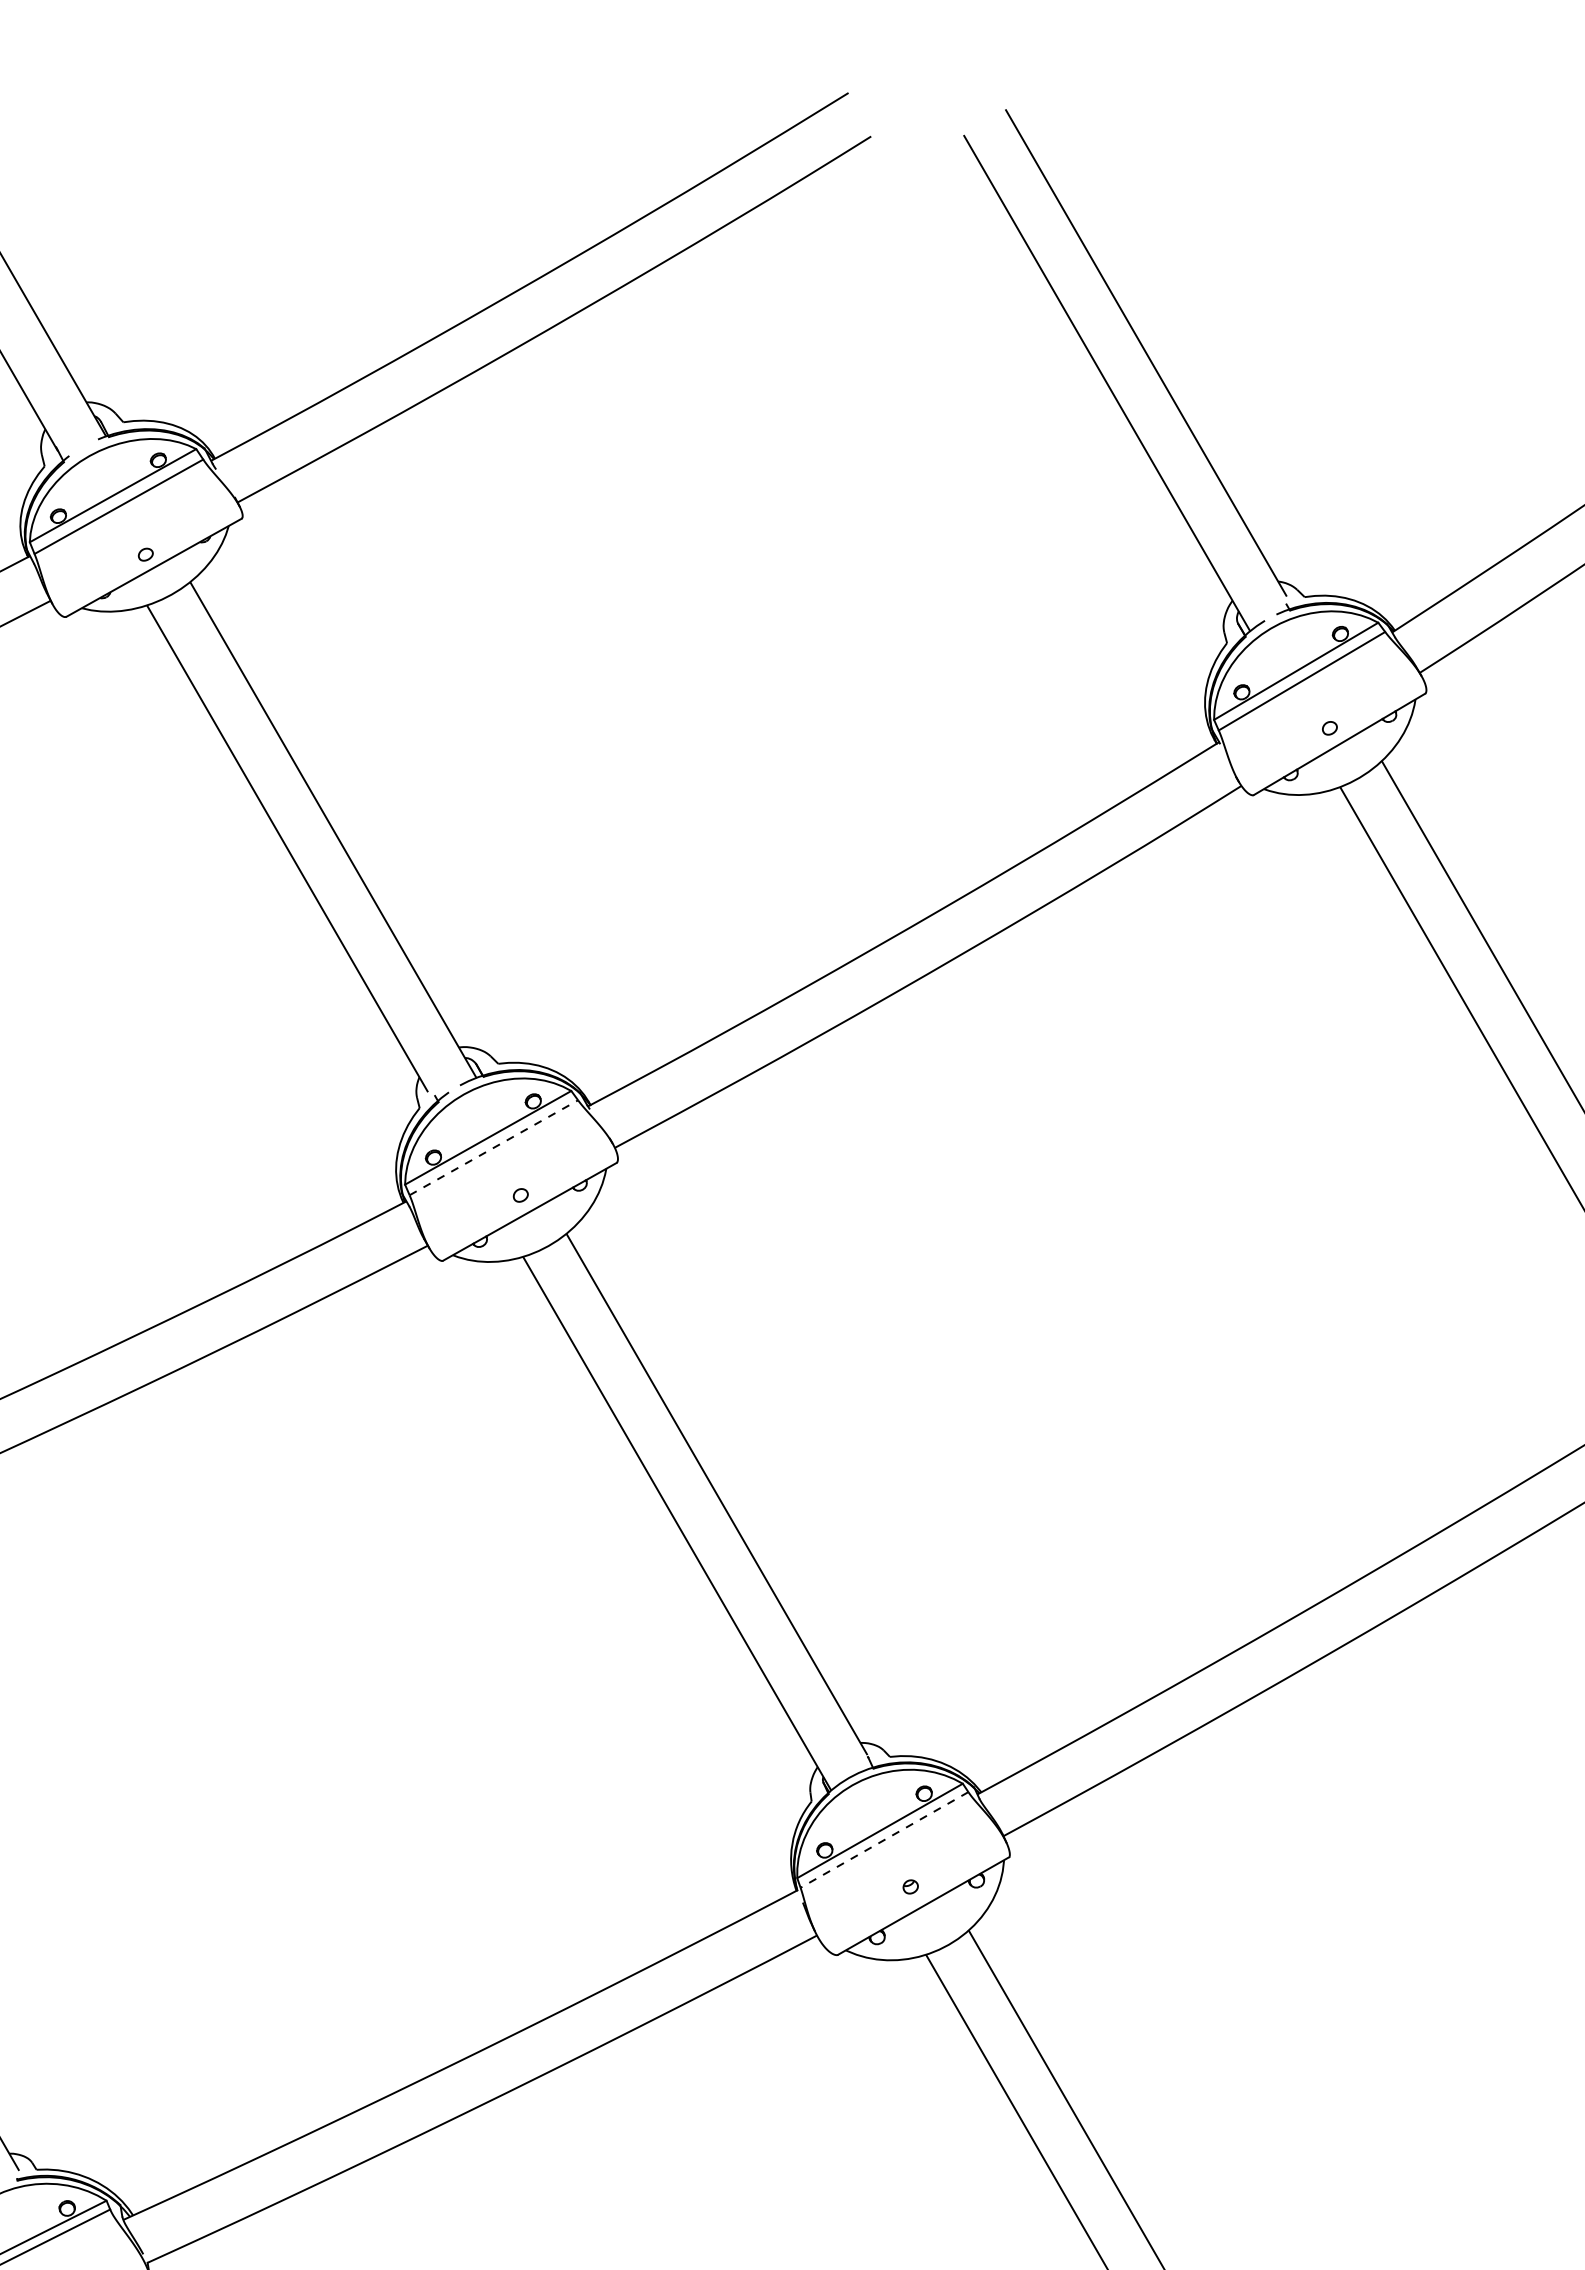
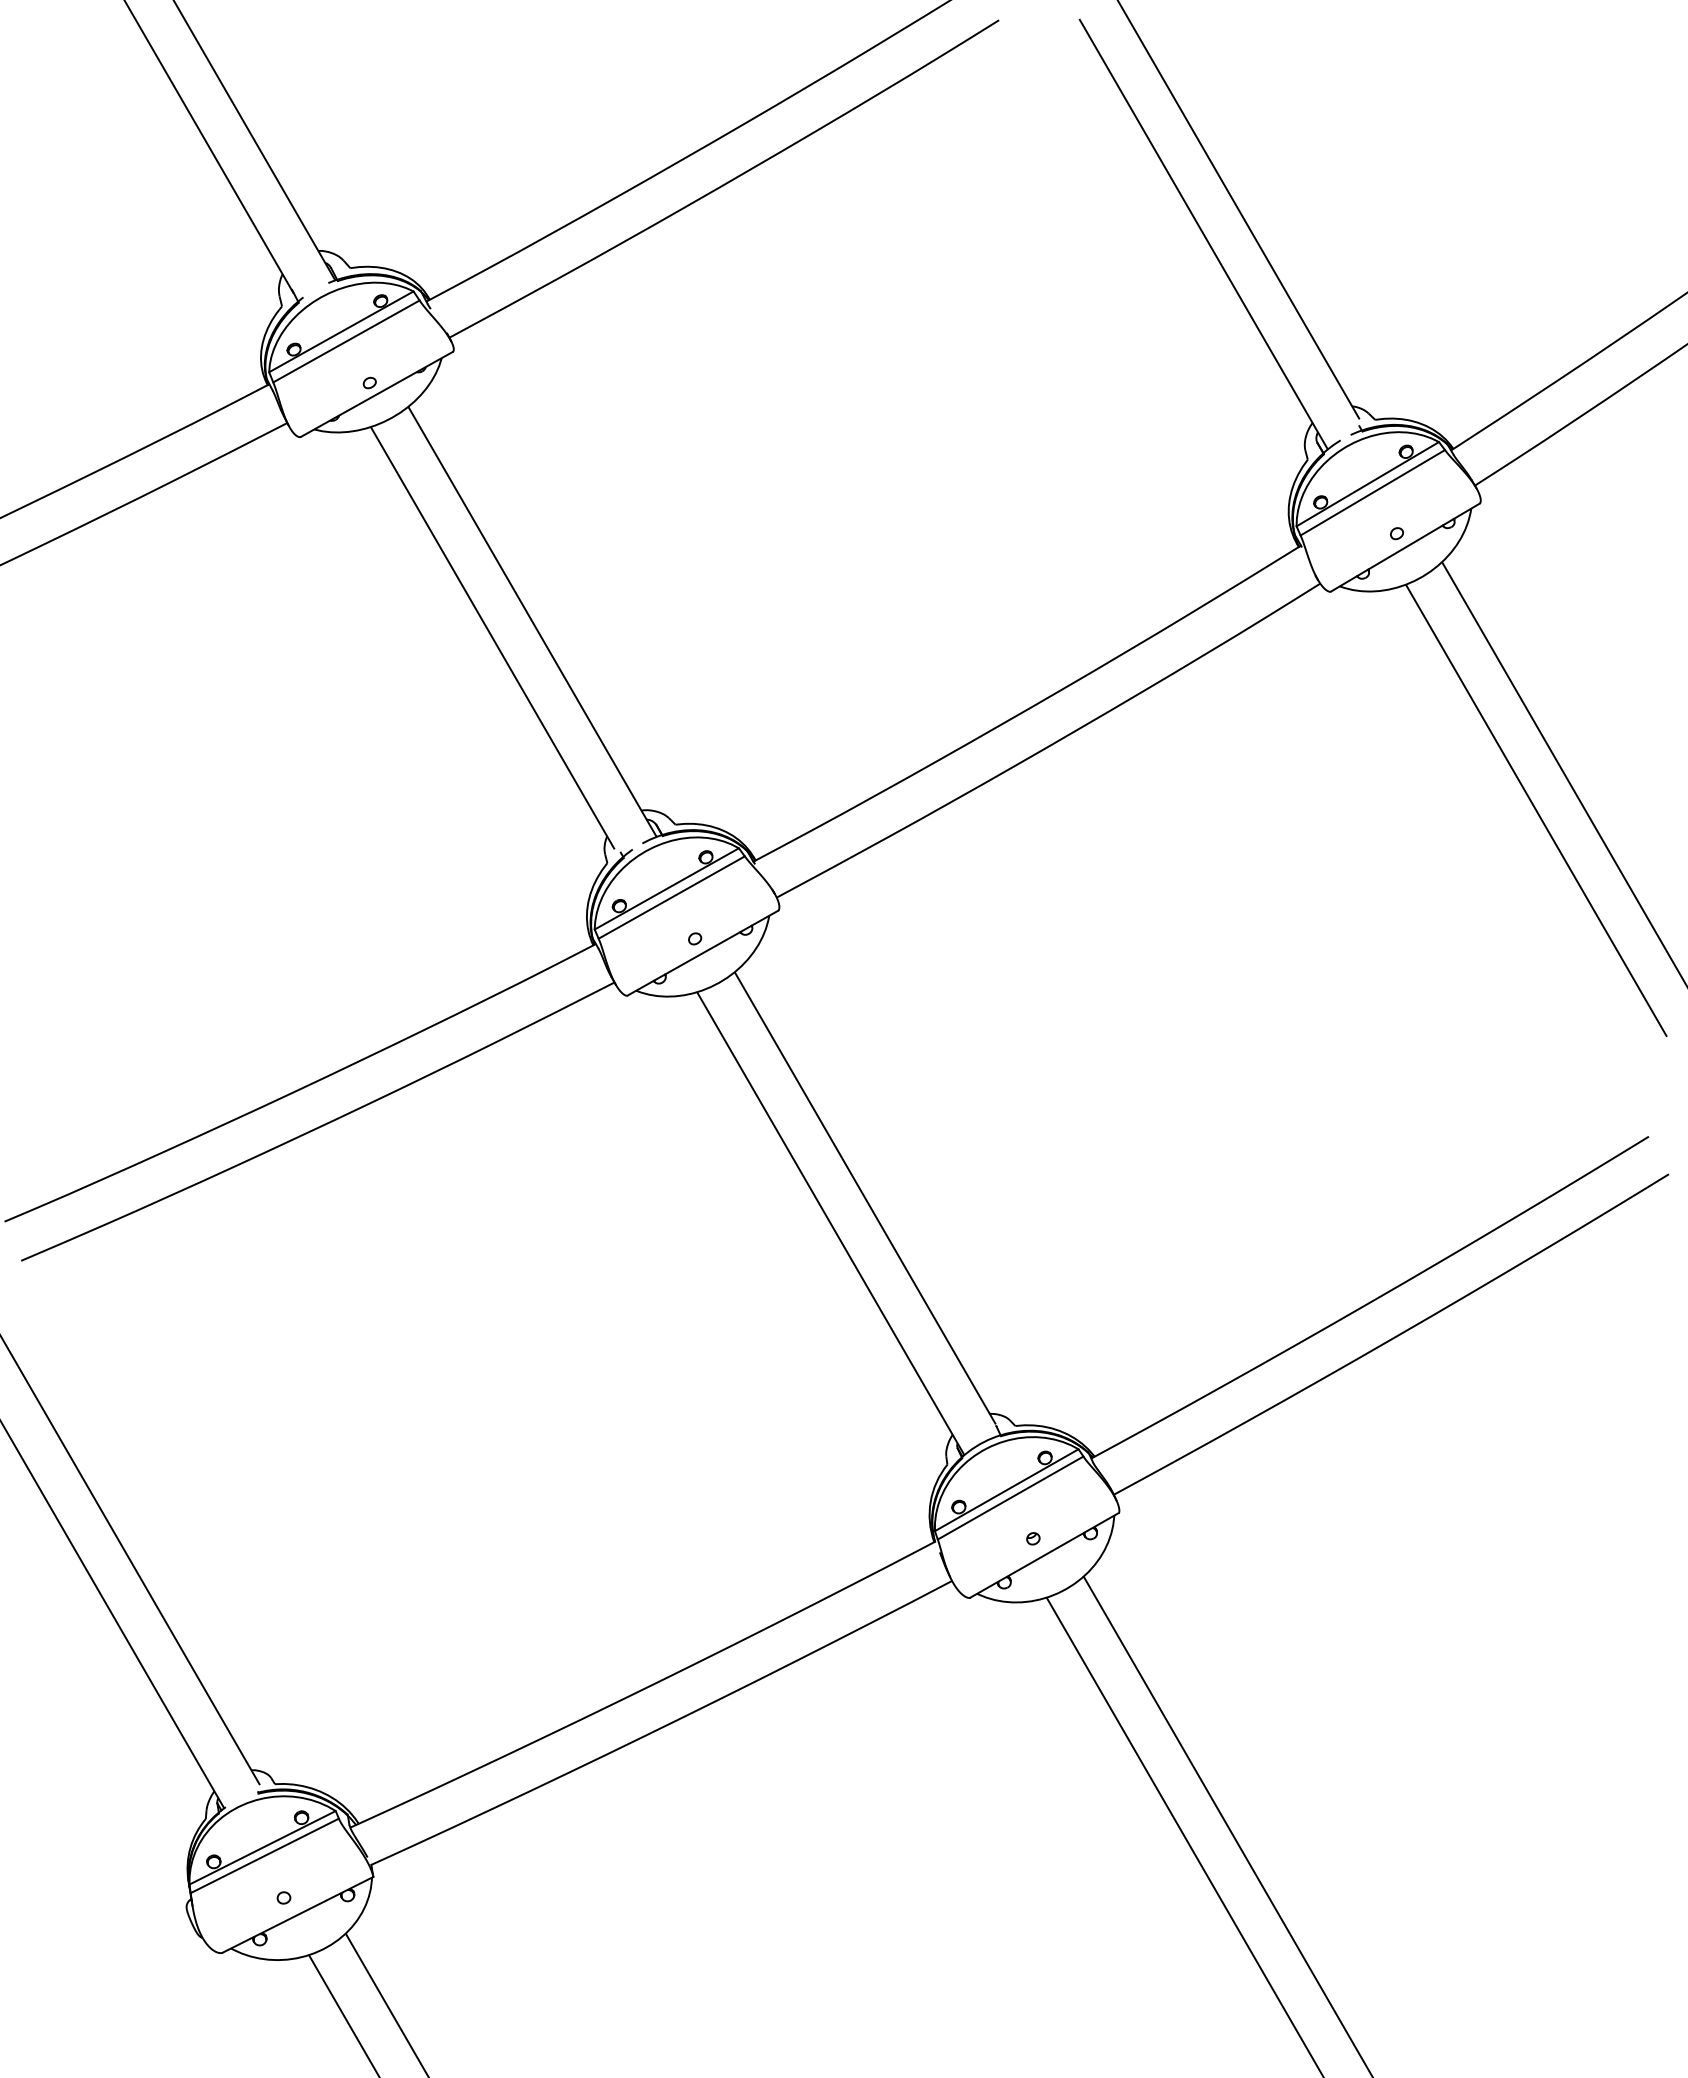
line: (493, 1147) -> (671, 897), dashed -> solid
line: (884, 1840) -> (1010, 1498), dashed -> solid

